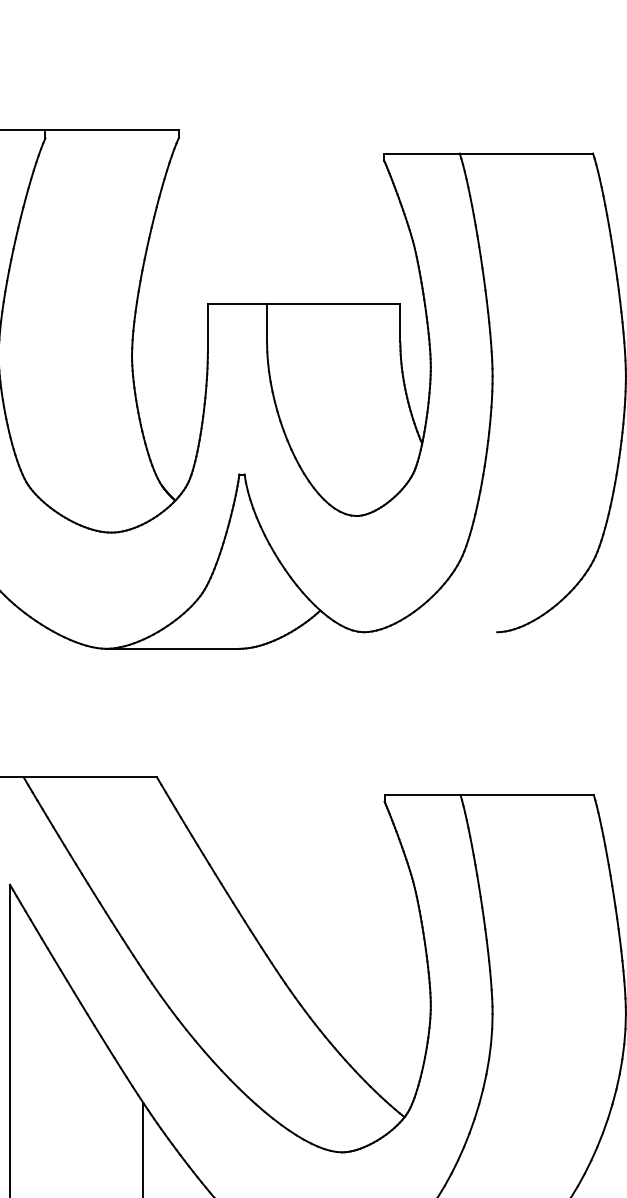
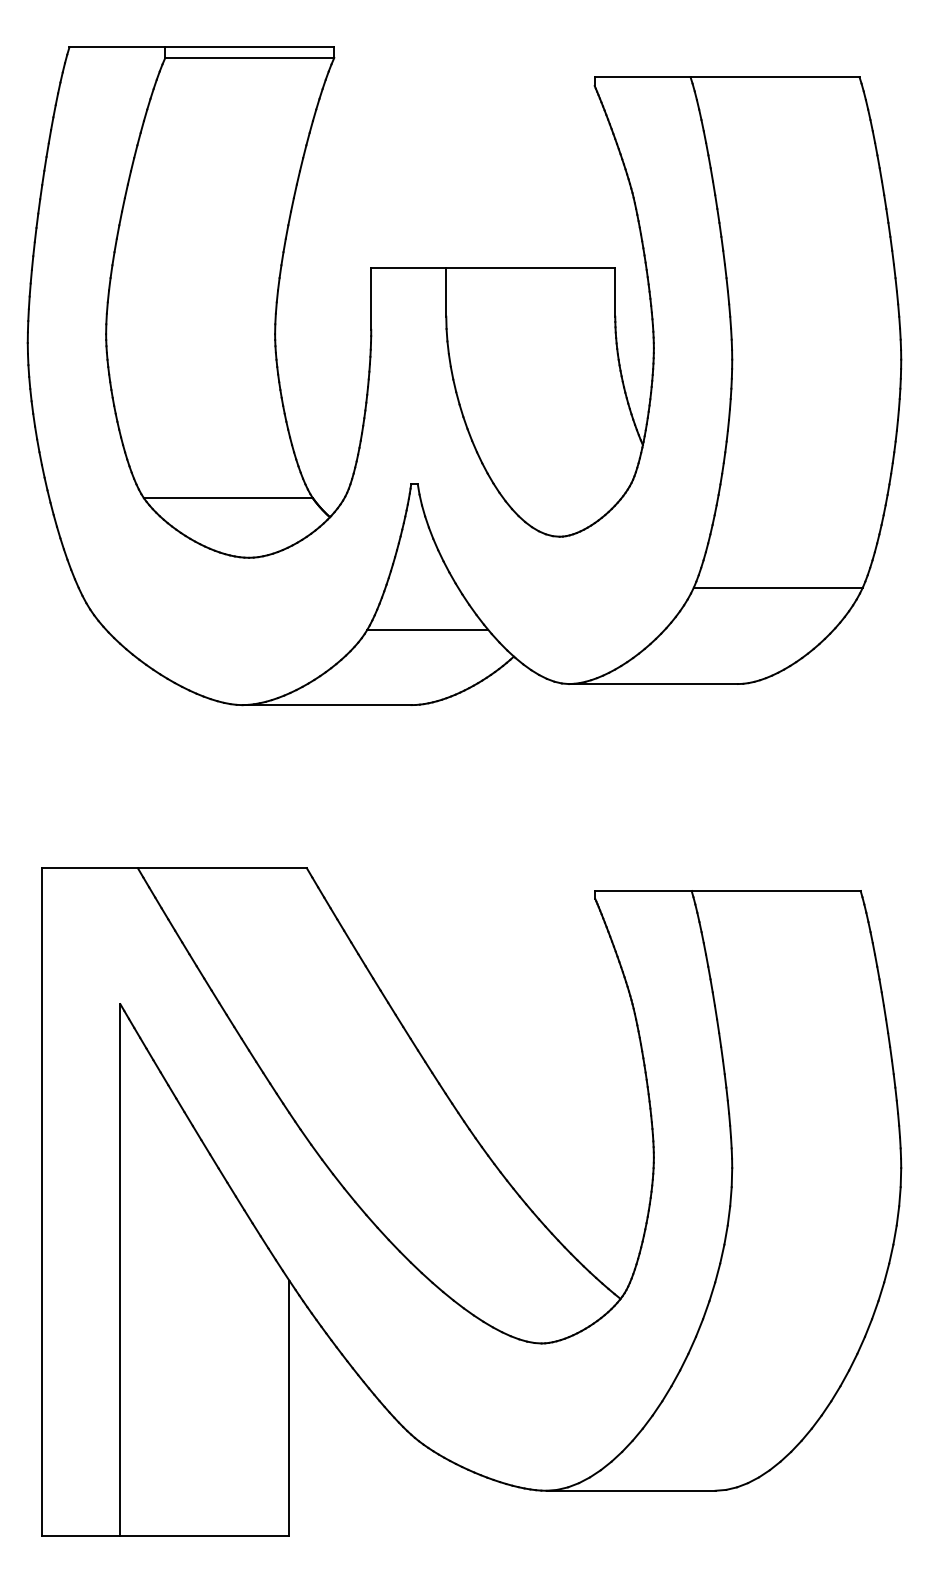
line: (111, 138) -> (249, 58), added
line: (94, 485) -> (227, 498), added
line: (528, 556) -> (777, 587), added
line: (252, 589) -> (427, 629), added
line: (429, 632) -> (652, 684), added

